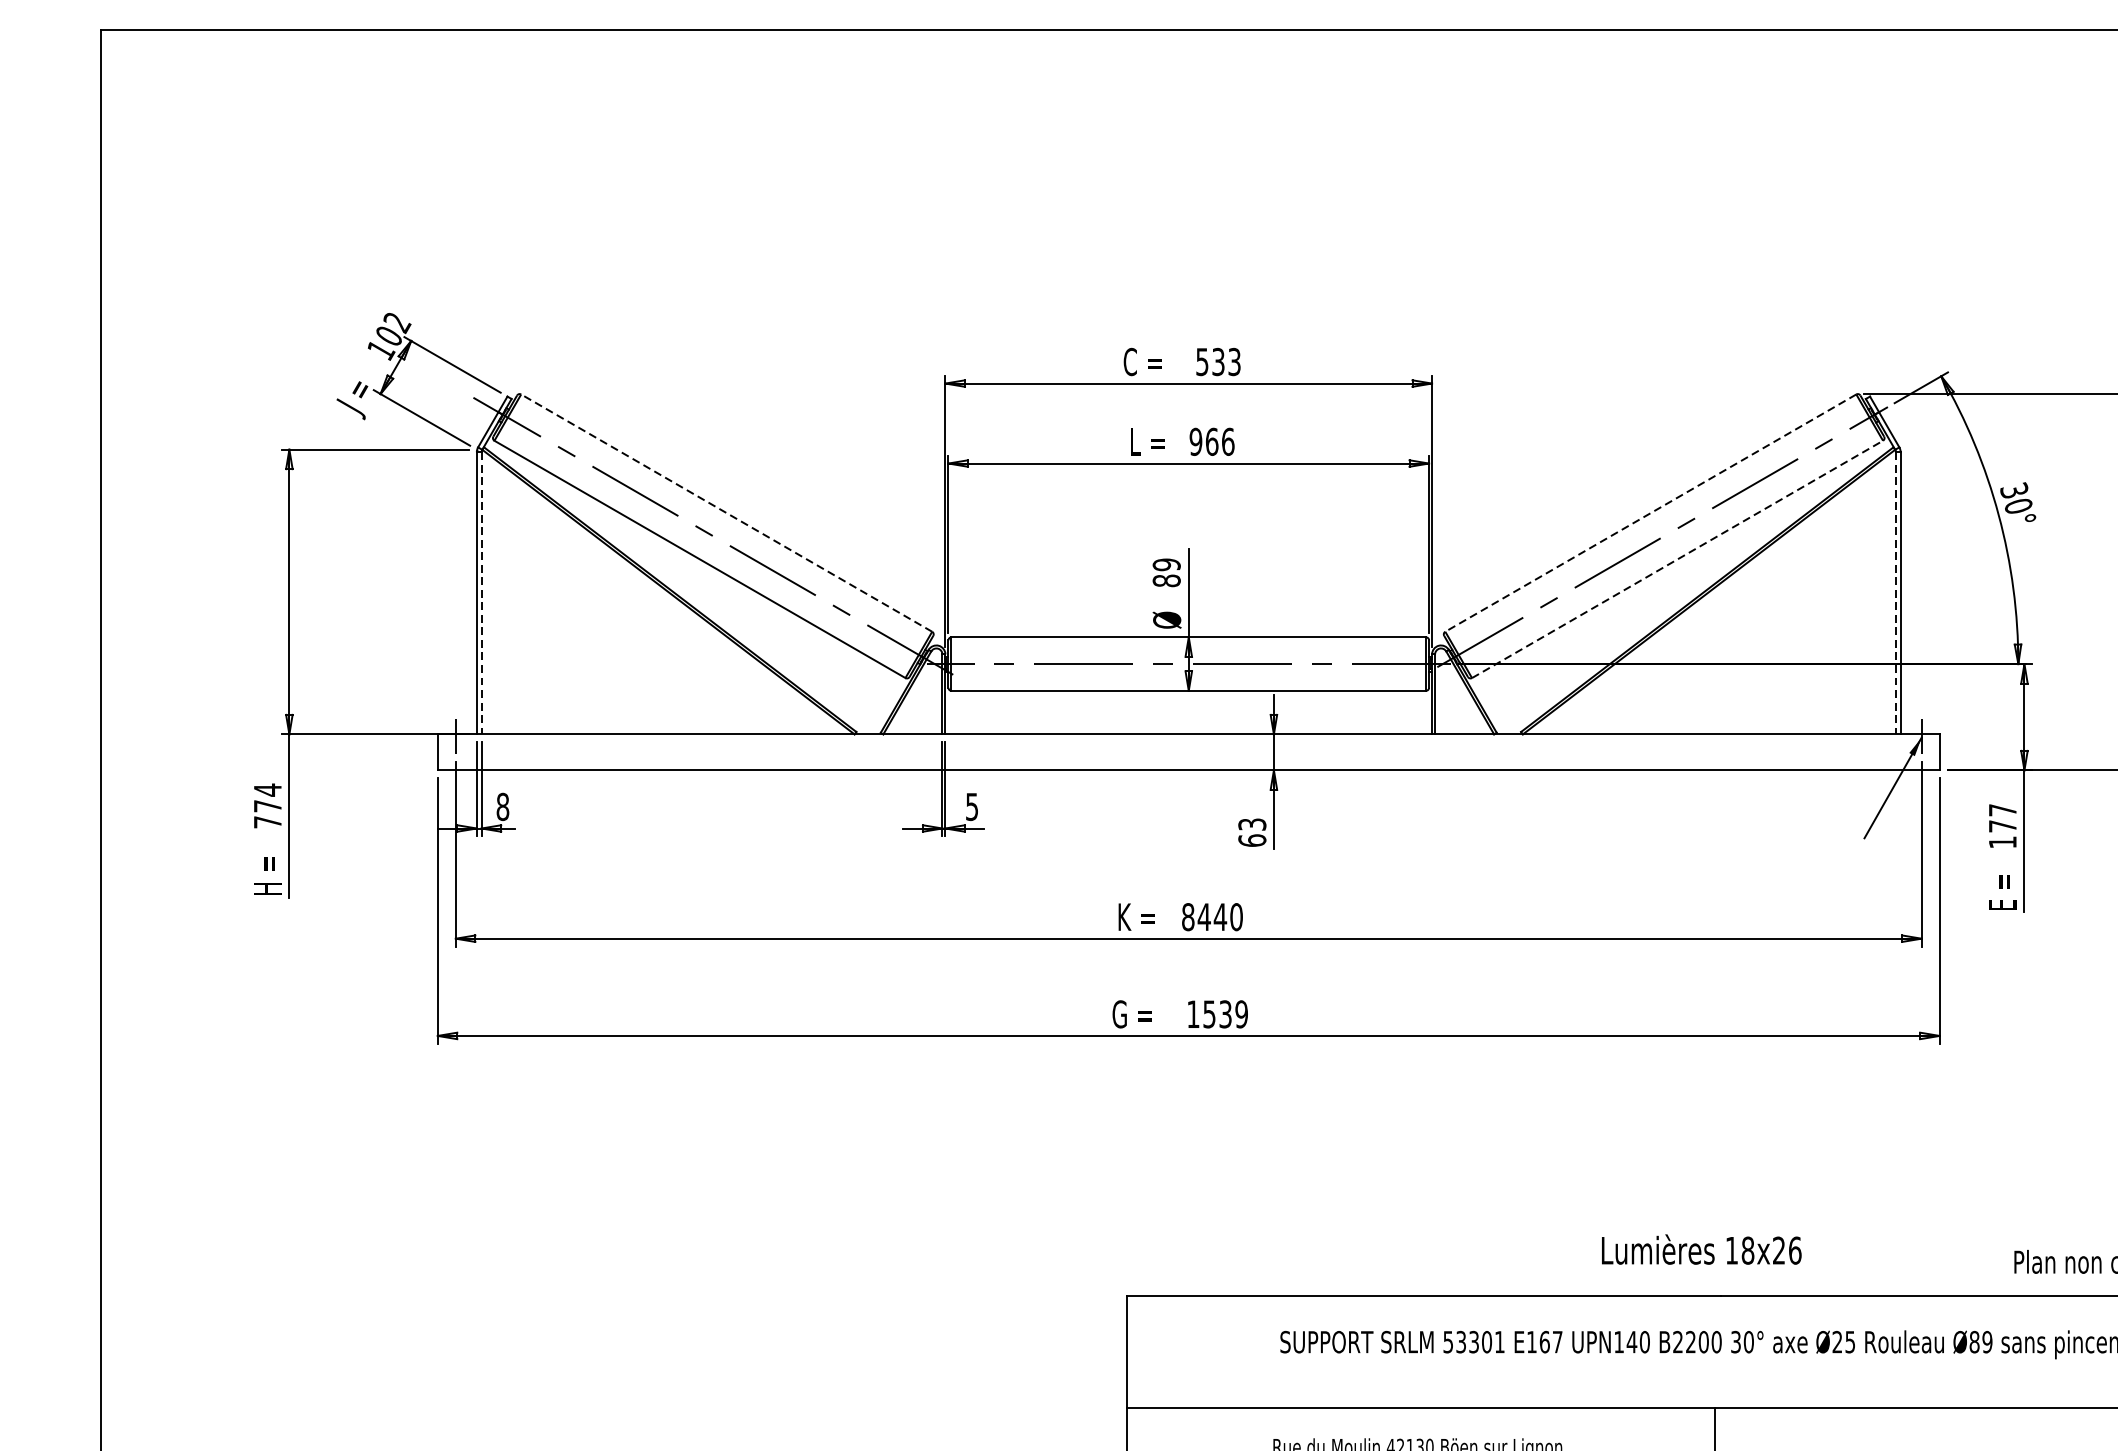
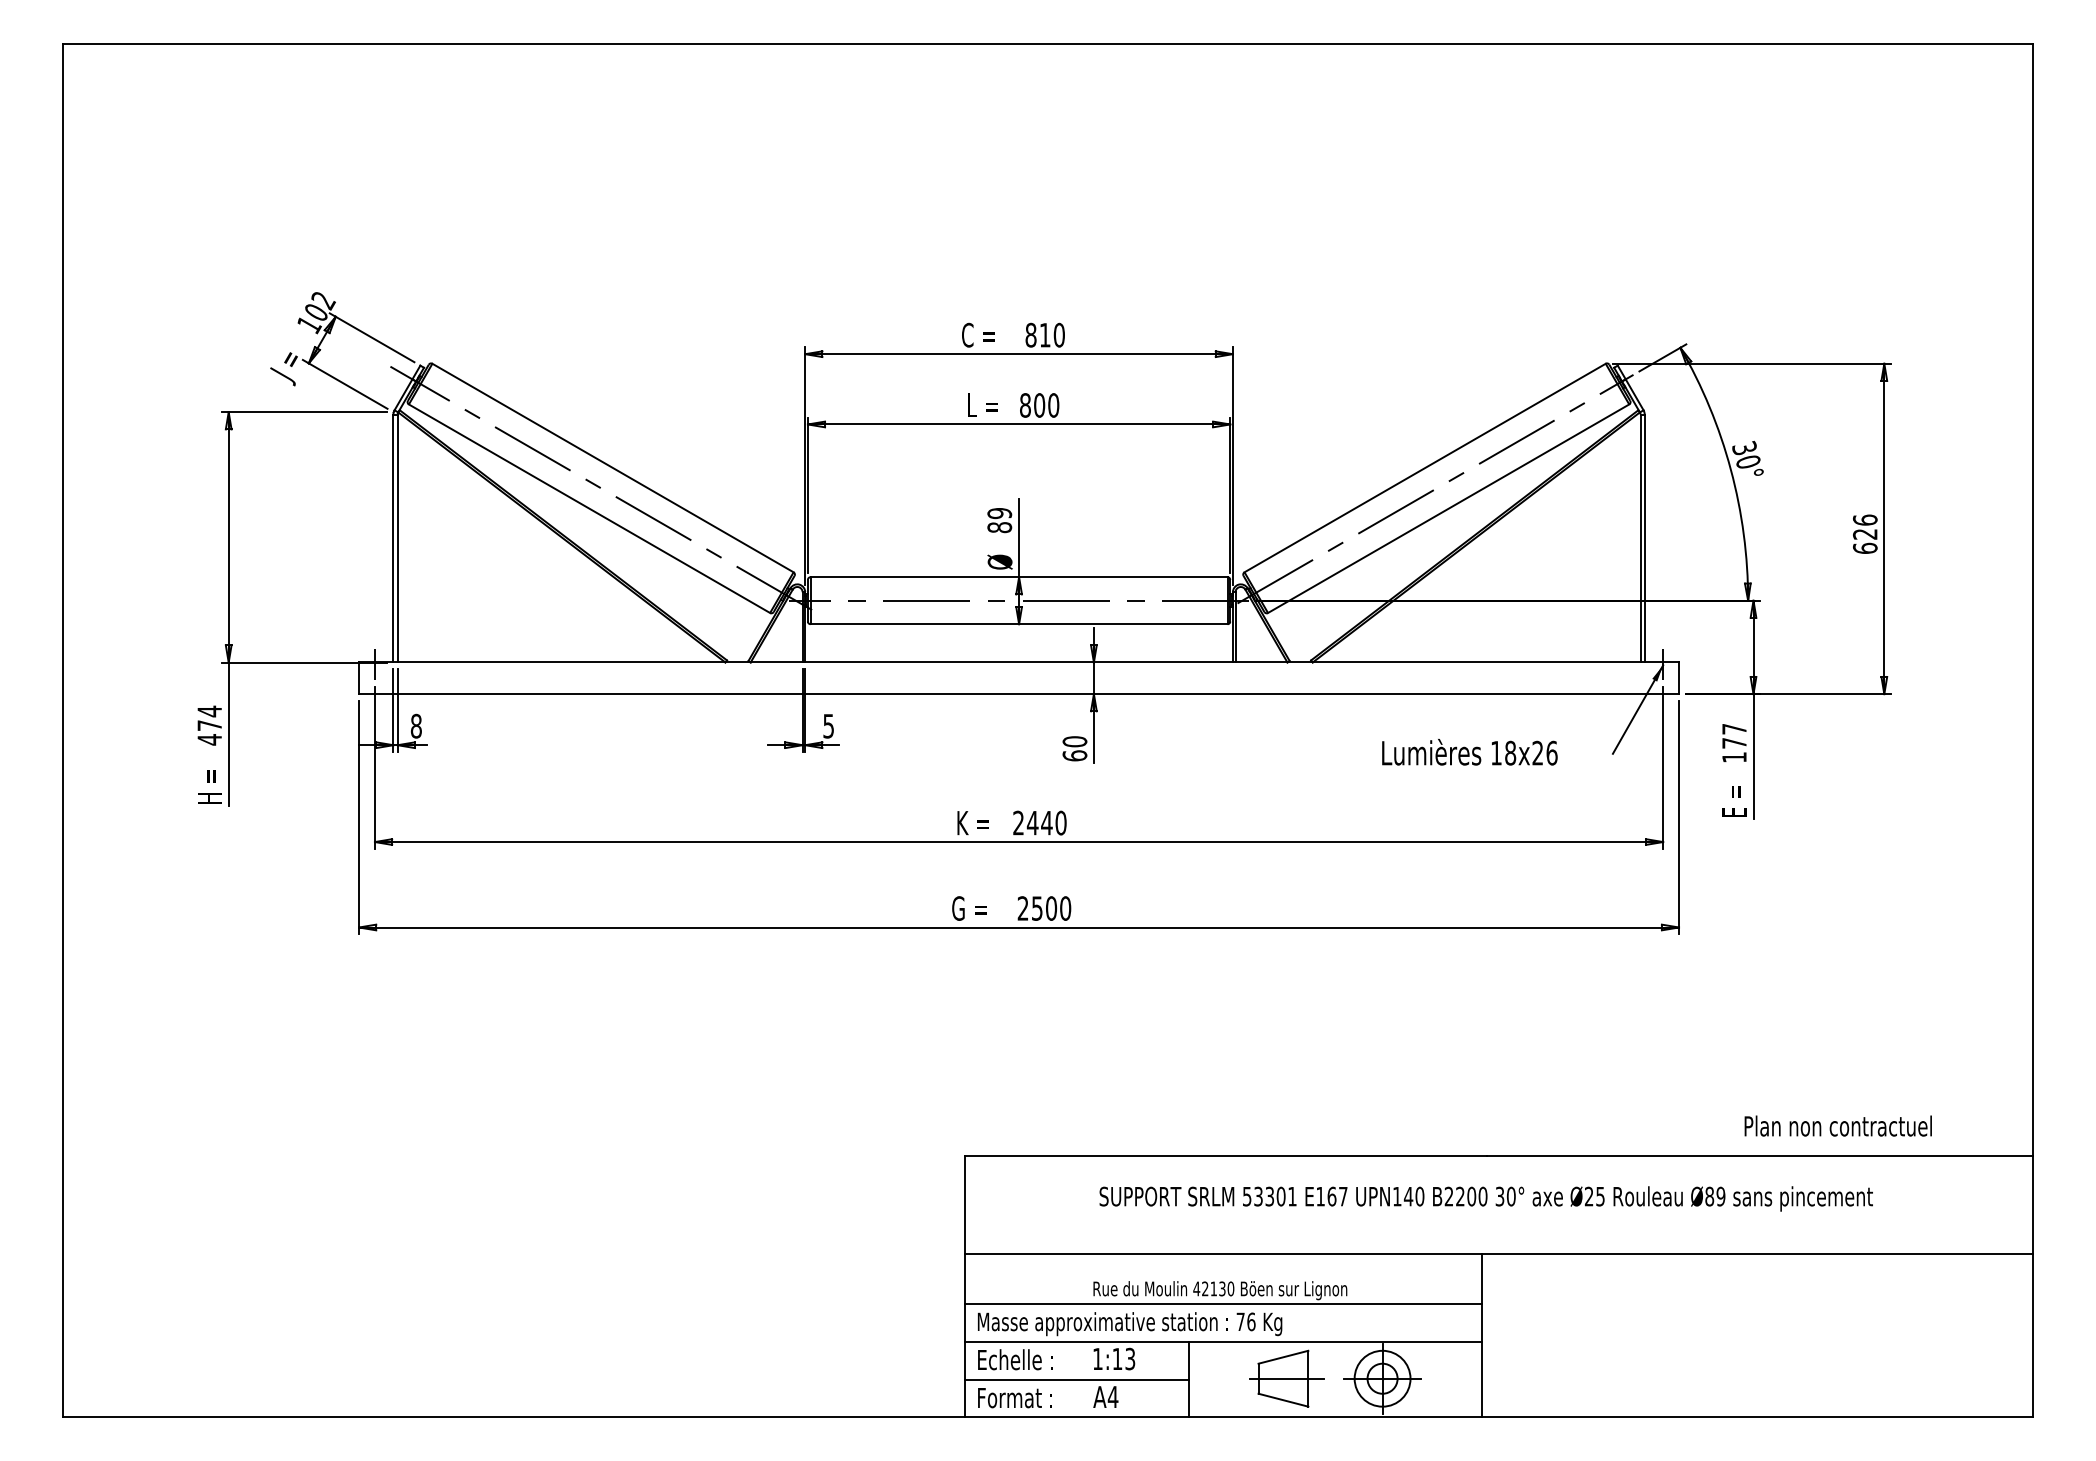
text: (1217, 361) -> (1044, 334), 533 -> 810
text: (1211, 441) -> (1039, 405), 966 -> 800
line: (727, 513) -> (613, 468), dashed -> solid
line: (1651, 513) -> (1425, 468), dashed -> solid
line: (1677, 559) -> (1448, 508), dashed -> solid
line: (481, 593) -> (397, 538), dashed -> solid
line: (1895, 593) -> (1640, 538), dashed -> solid
text: (267, 822) -> (209, 739), 774 -> 474
text: (1251, 824) -> (1074, 741), 63 -> 60
text: (1188, 916) -> (1018, 822), 8440 -> 2440
text: (1217, 1014) -> (1044, 908), 1539 -> 2500
text: (1701, 1249) -> (1469, 752), moved

